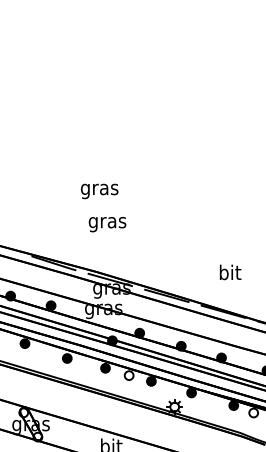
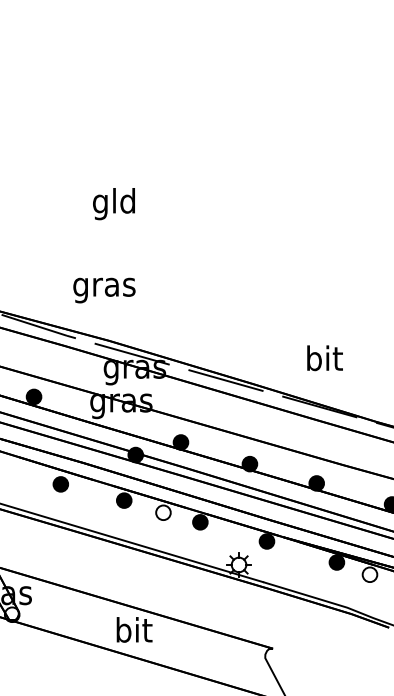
text: (99, 189) -> (114, 204), gras -> gld
text: (107, 224) -> (104, 290), moved
text: (230, 272) -> (324, 358), moved

